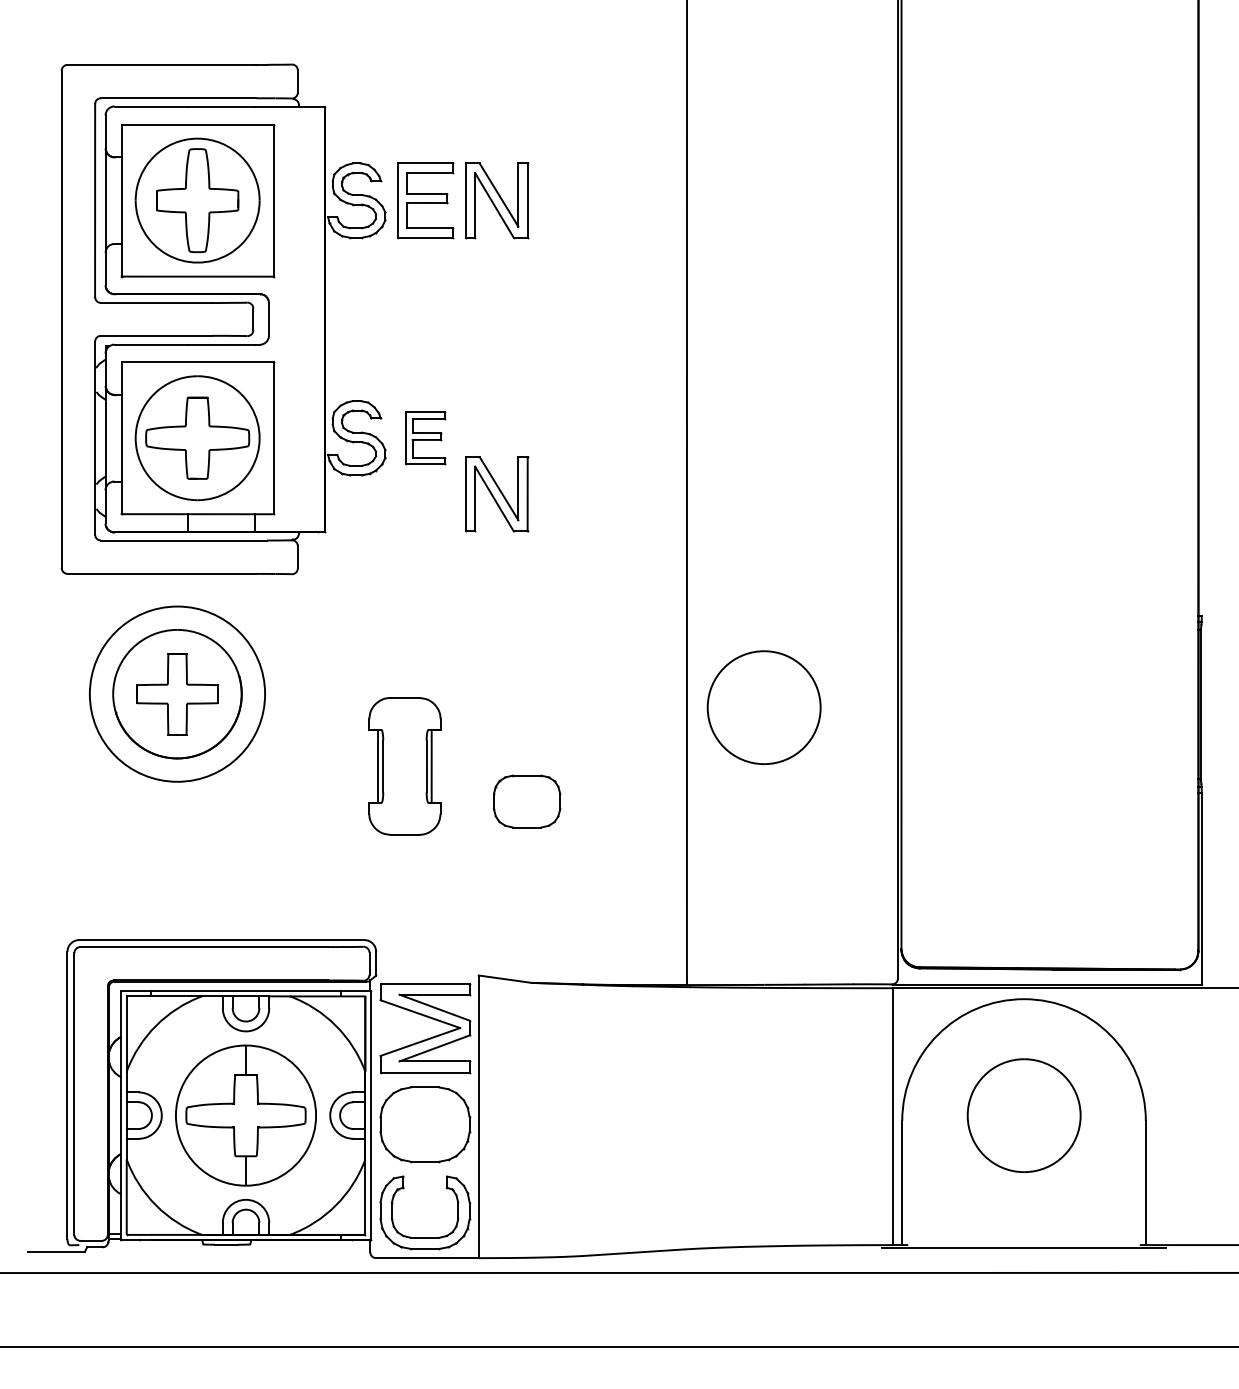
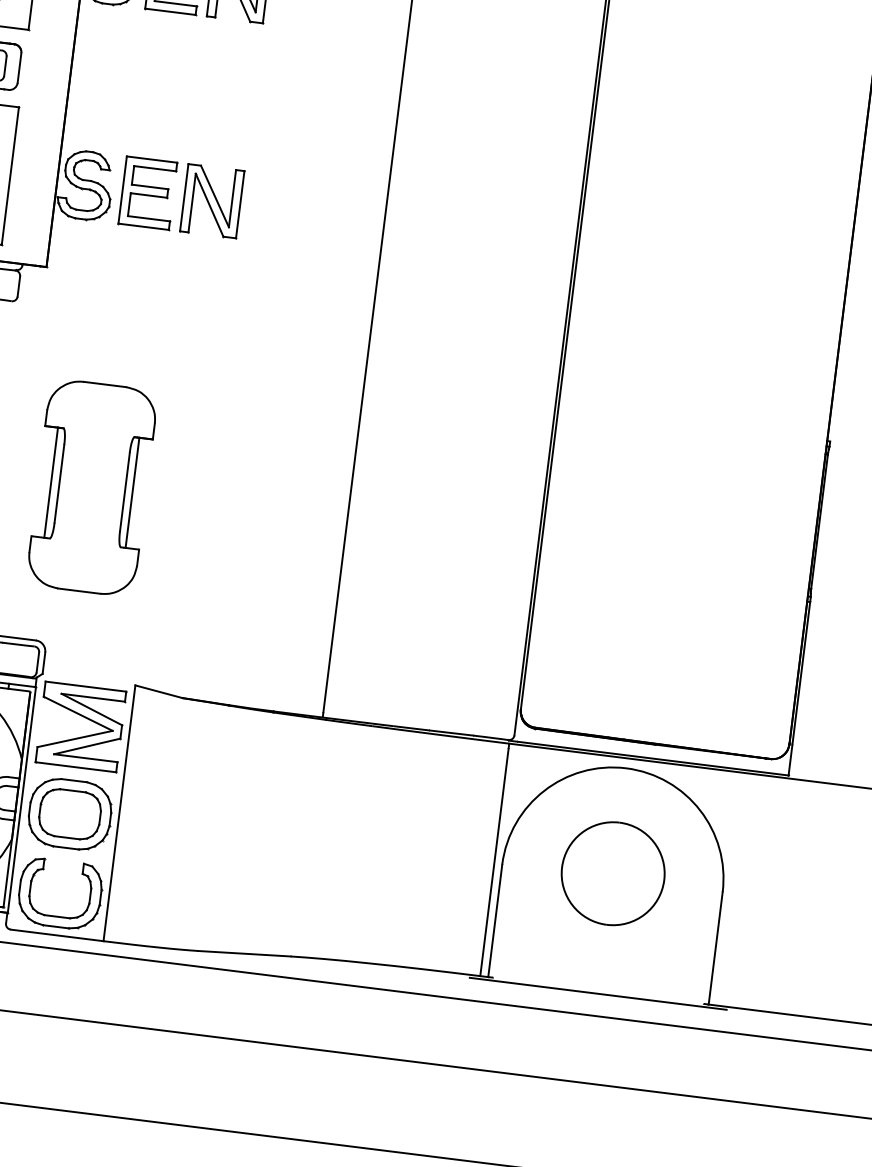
part: (425, 438) -> (147, 193), size x1.43
part: (497, 494) -> (212, 201), moved
part: (763, 707) -> (423, 474), removed
part: (404, 766) -> (91, 487), size x1.67
part: (527, 801) -> (70, 814), moved

